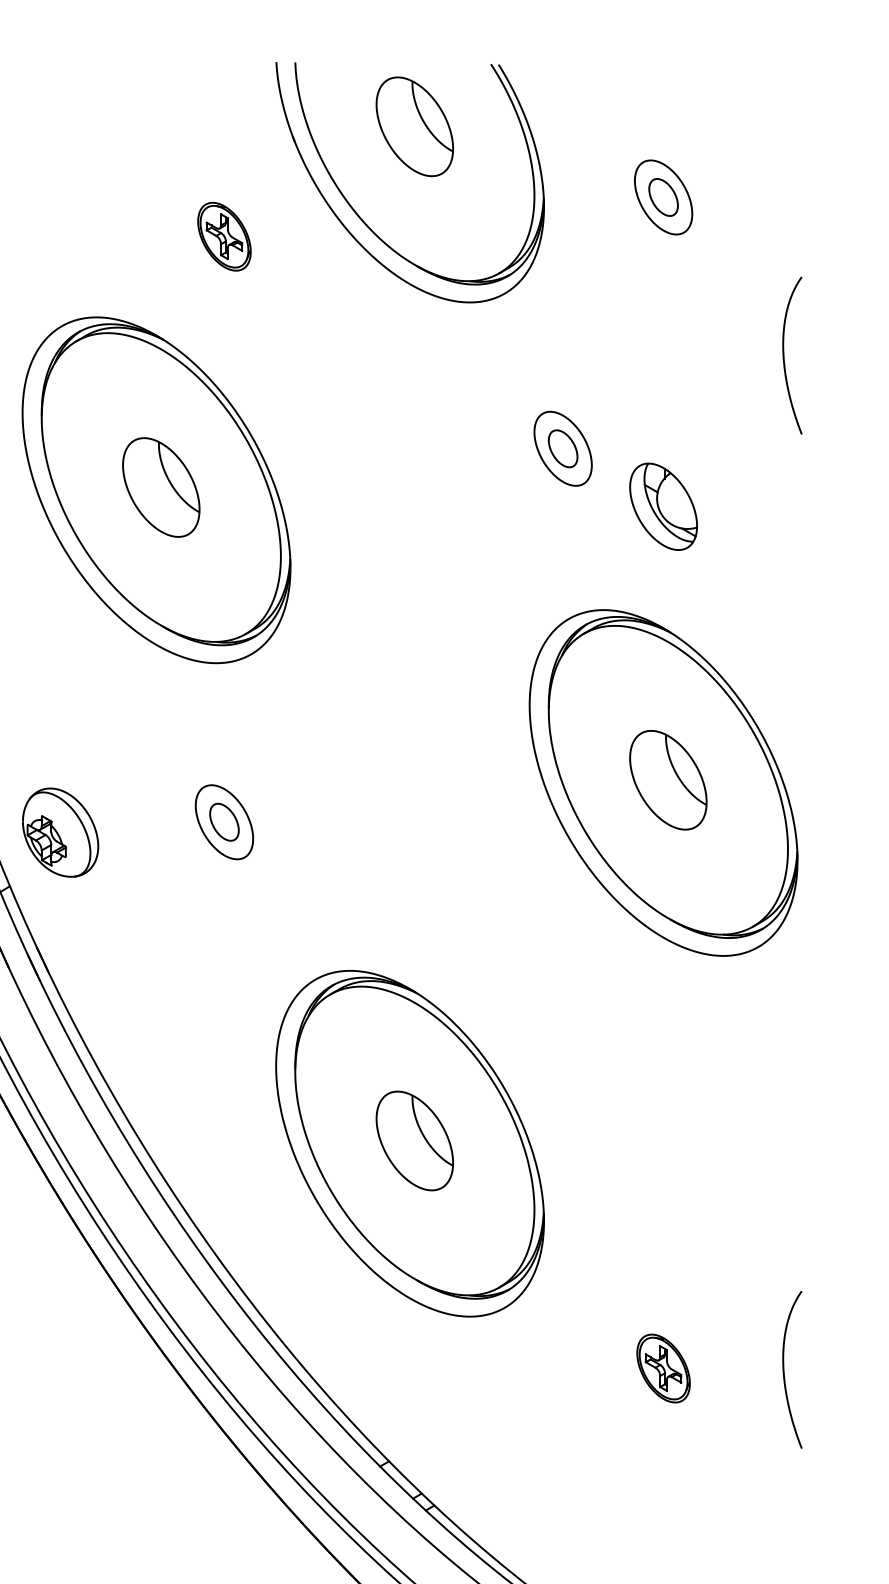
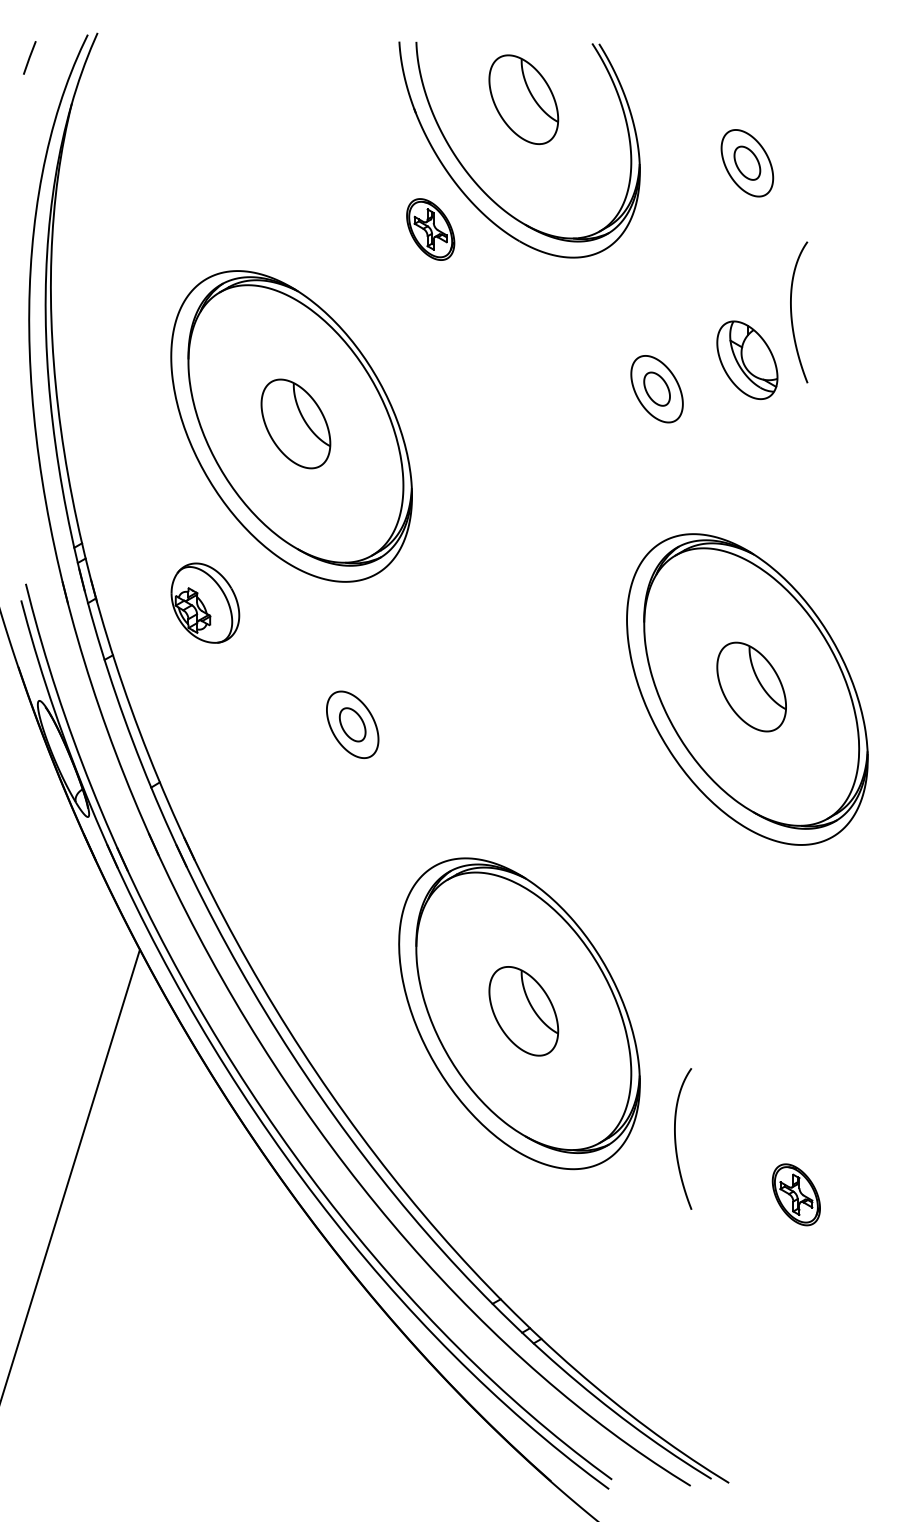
part: (224, 236) -> (430, 229), moved
curve: (785, 355) -> (792, 312), moved
part: (663, 505) -> (747, 359), moved
part: (60, 831) -> (205, 602), moved
part: (662, 1368) -> (795, 1194), moved
curve: (785, 1370) -> (676, 1139), moved

